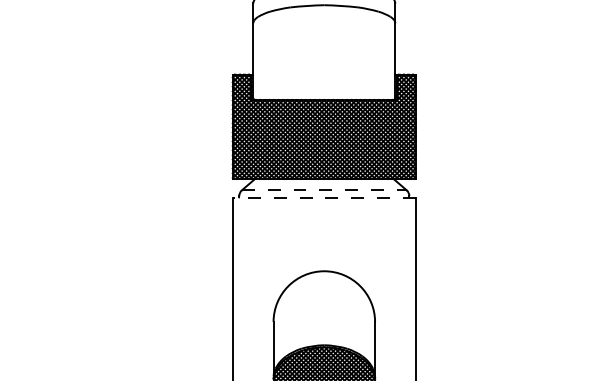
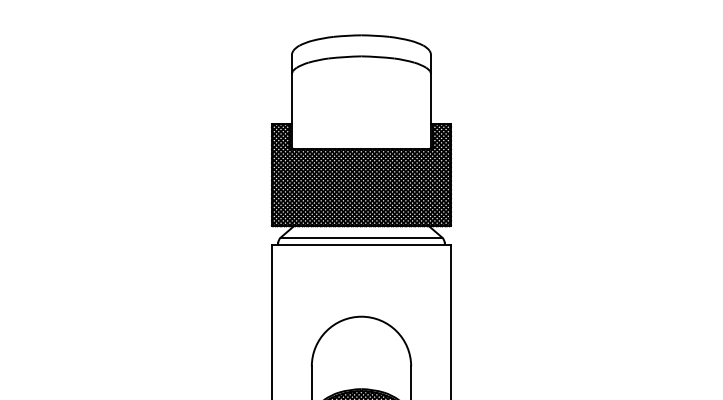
line: (324, 190) -> (361, 237), dashed -> solid
line: (324, 197) -> (361, 244), dashed -> solid

